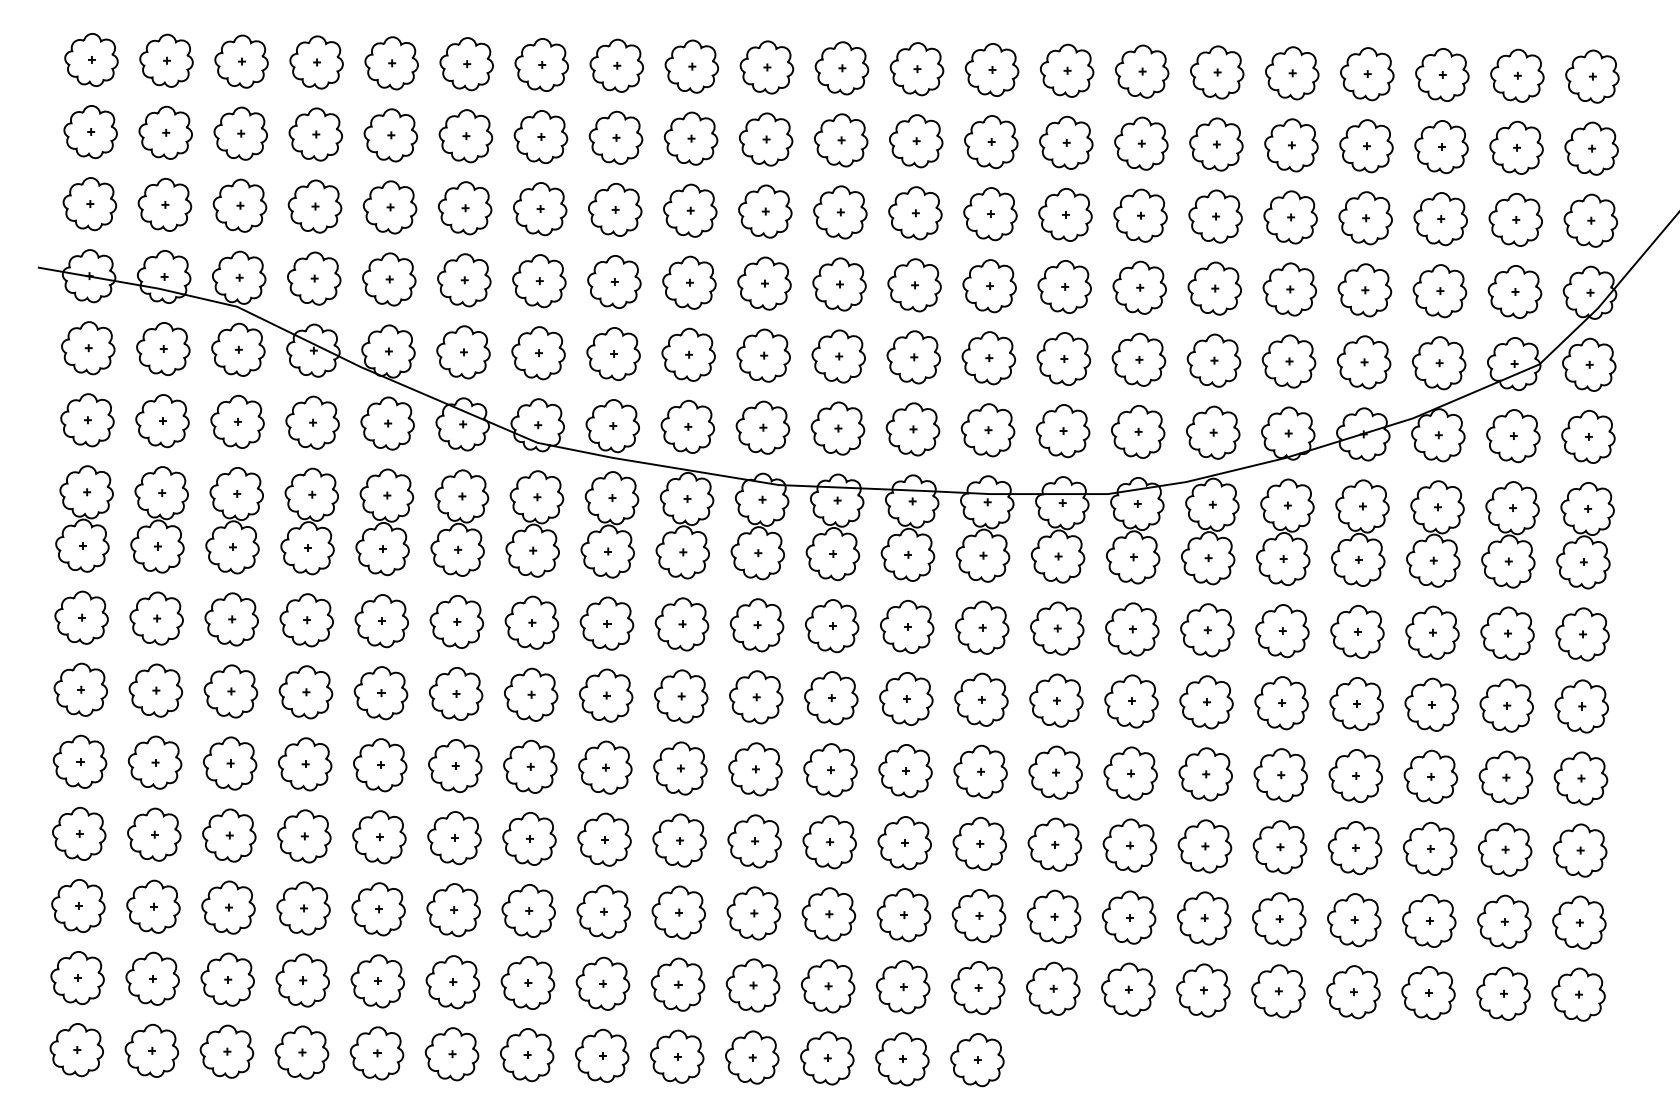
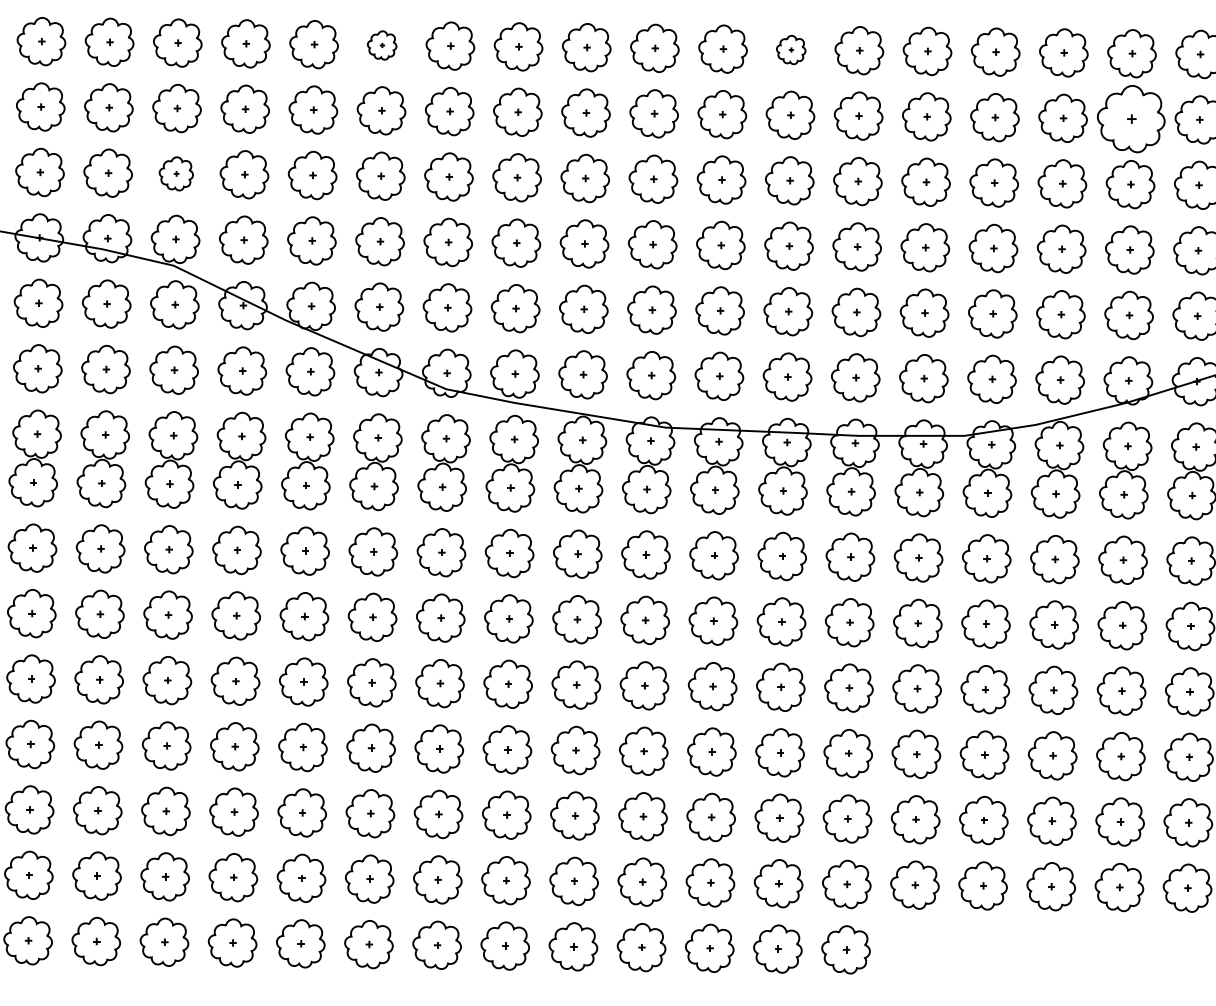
part: (466, 64) -> (382, 45), size x0.6
part: (916, 69) -> (790, 50), size x0.6
part: (1291, 145) -> (1131, 119), size x1.4
part: (239, 205) -> (175, 173), size x0.7

